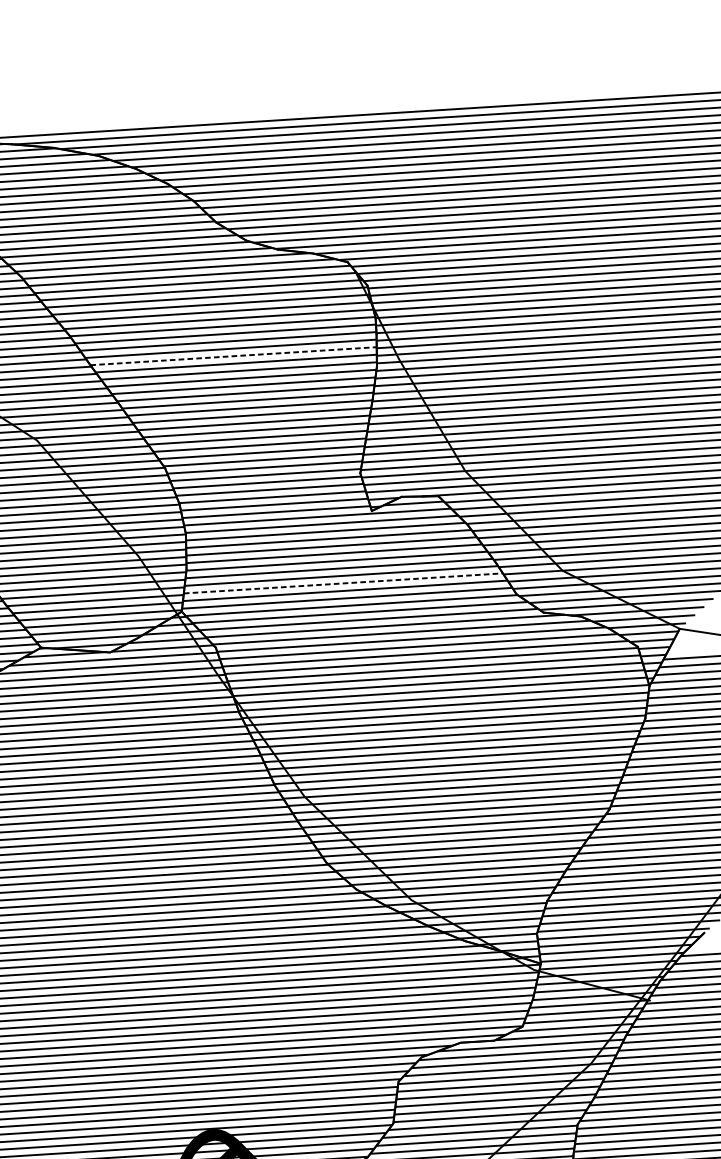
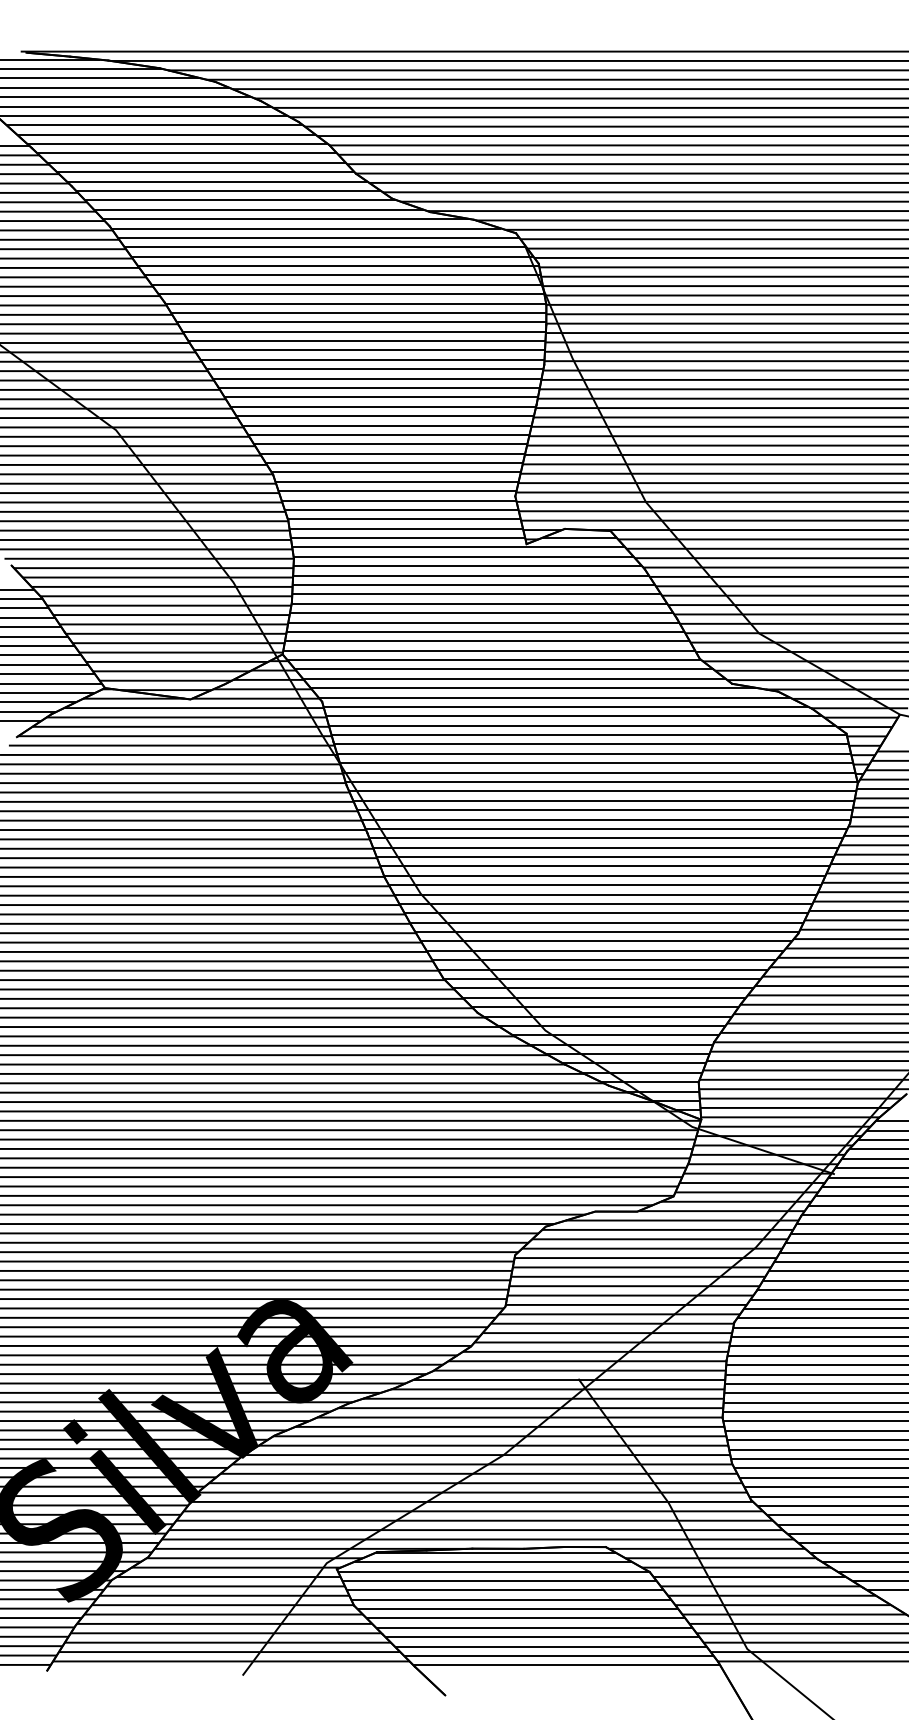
line: (233, 356) -> (366, 341), dashed -> solid
line: (343, 583) -> (485, 631), dashed -> solid

